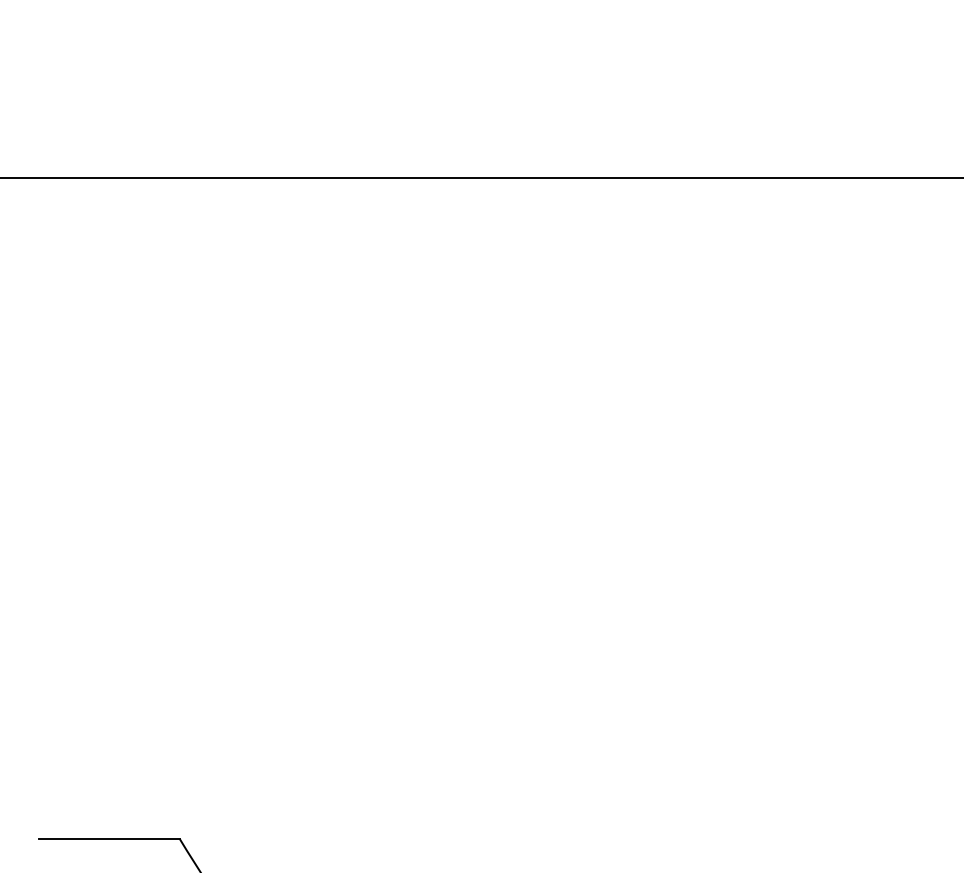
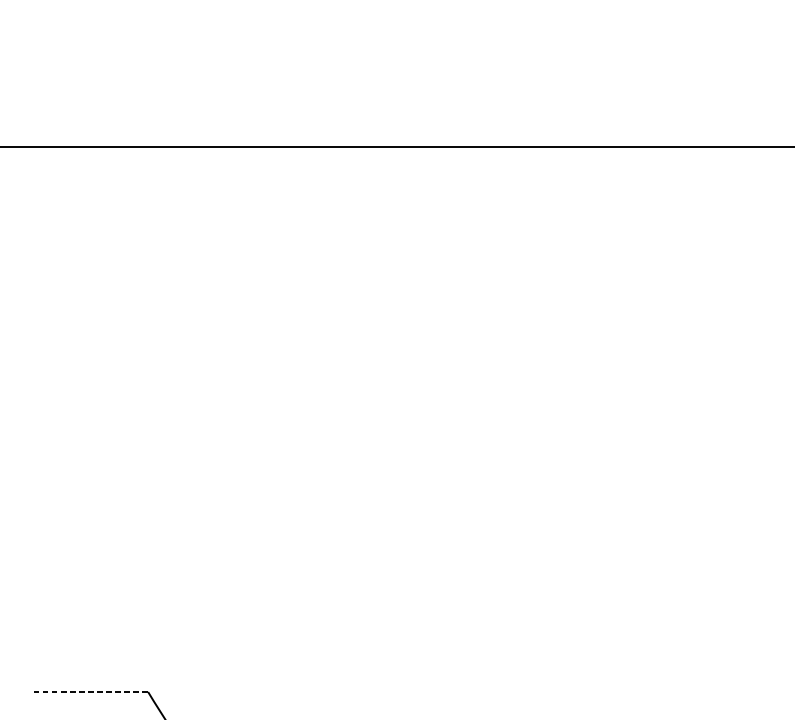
line: (109, 838) -> (90, 691), solid -> dashed

